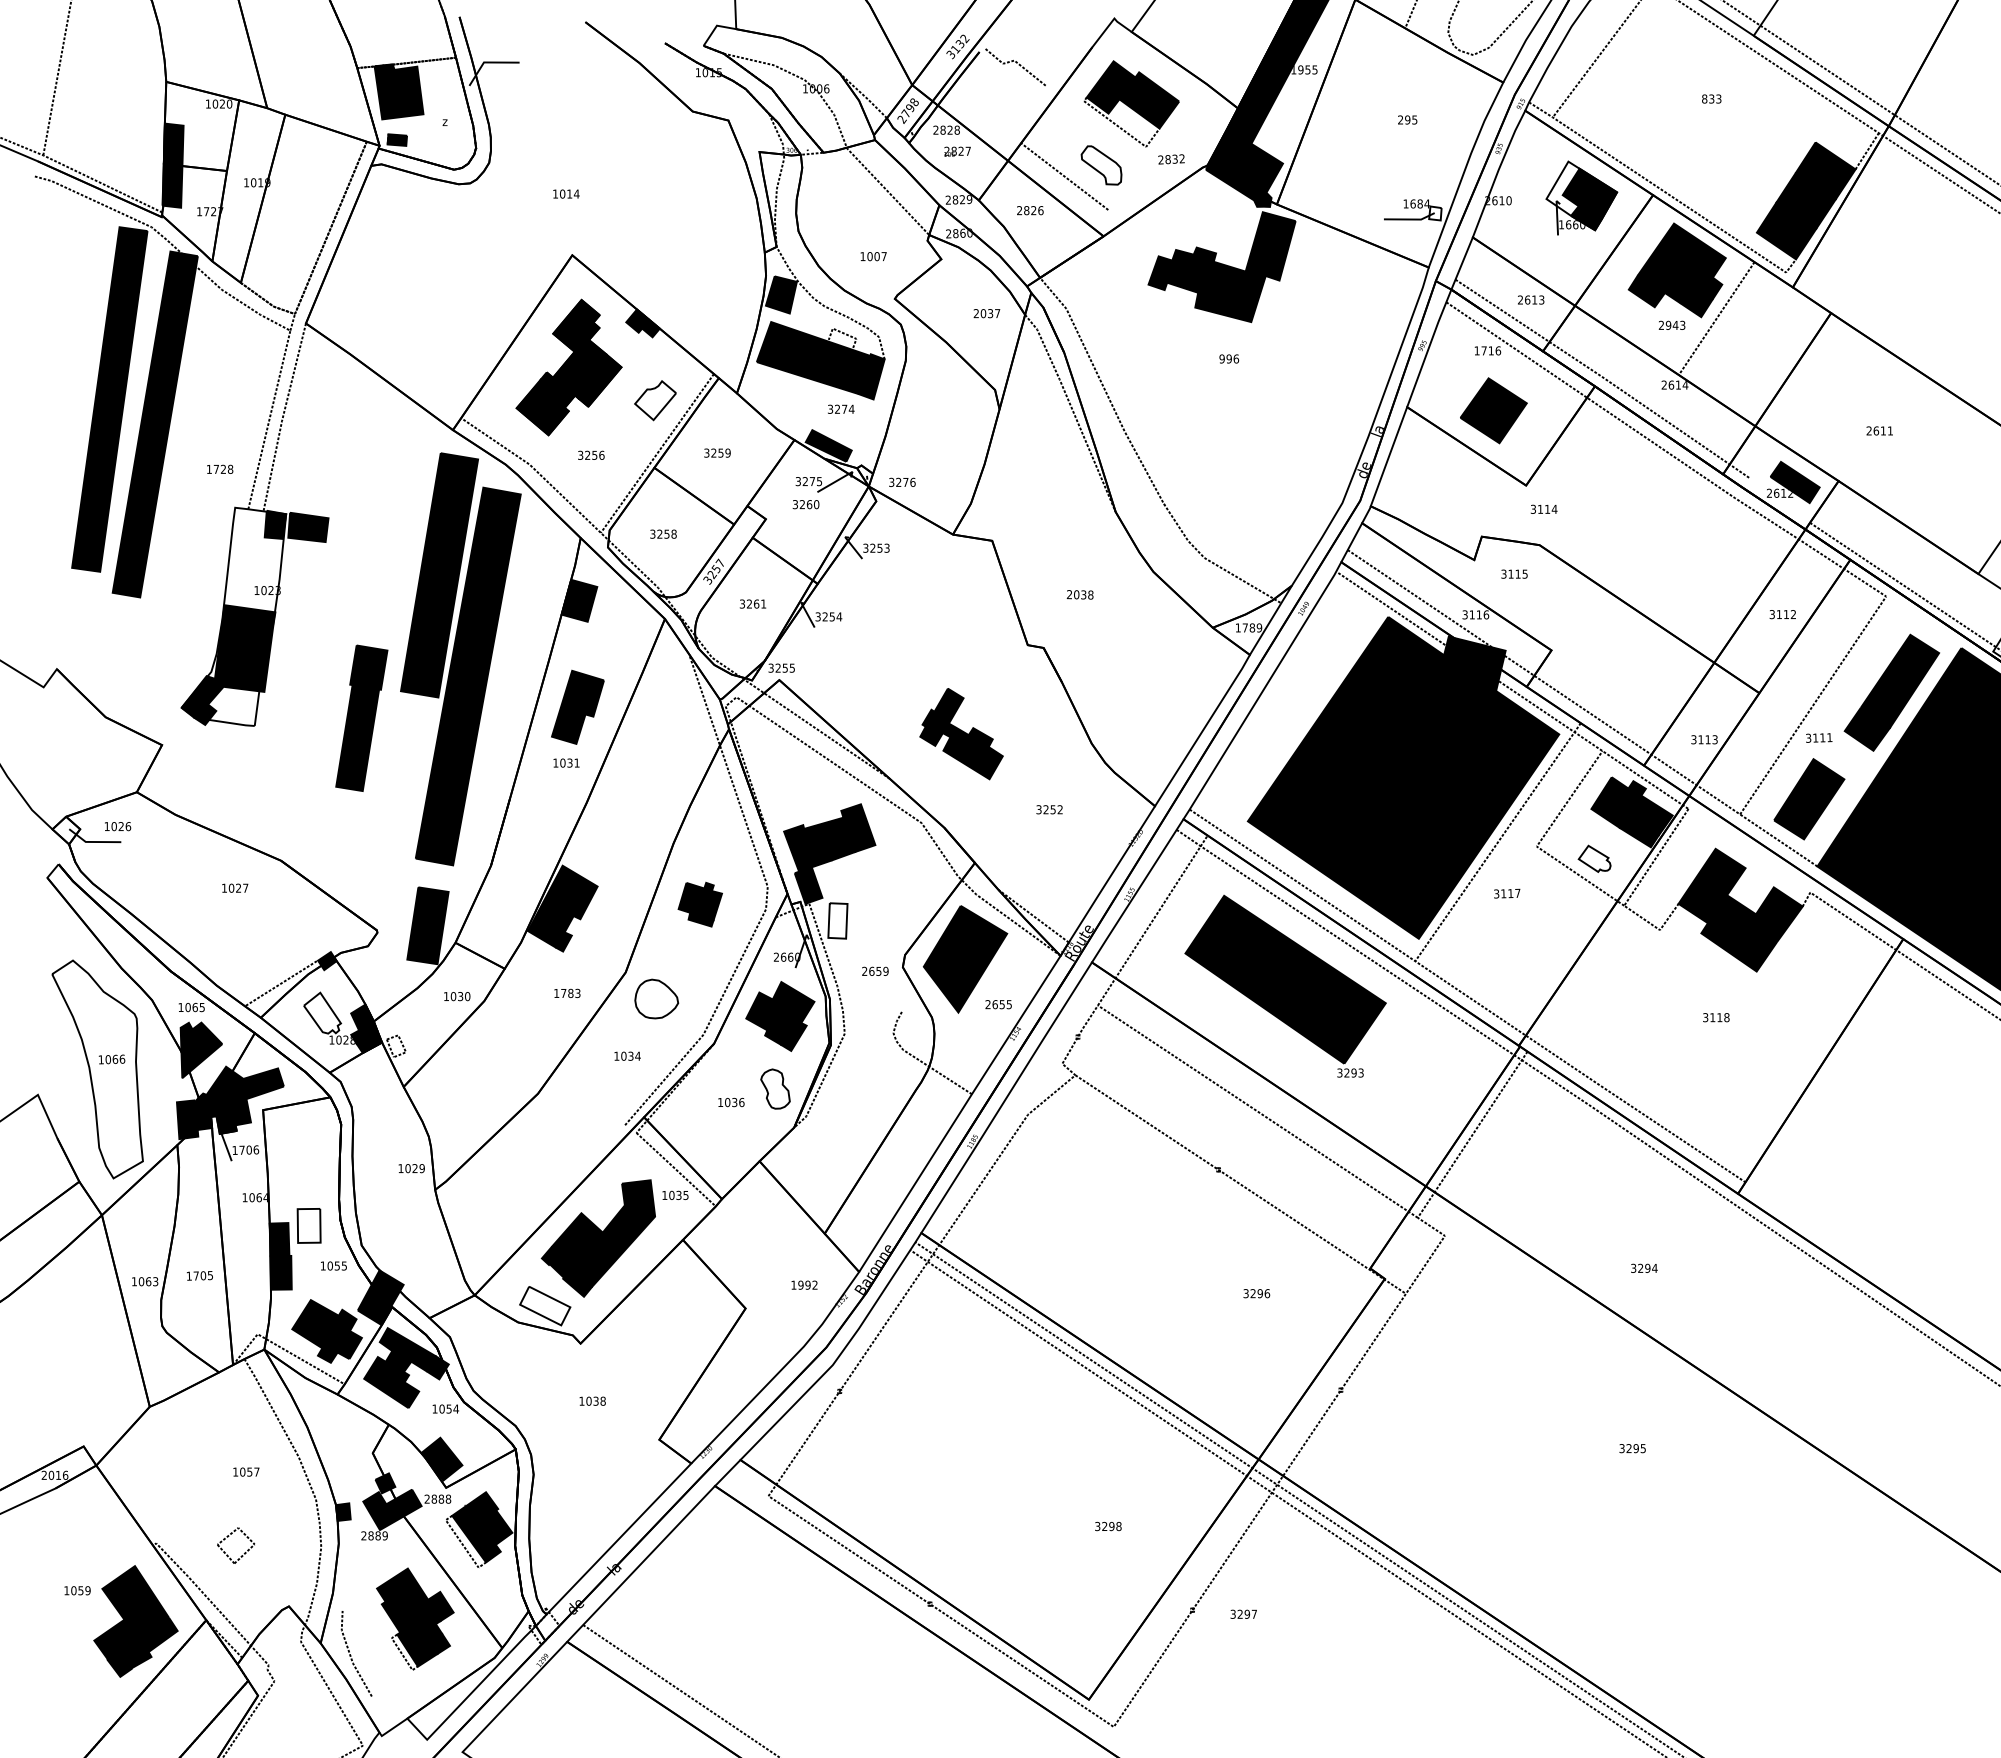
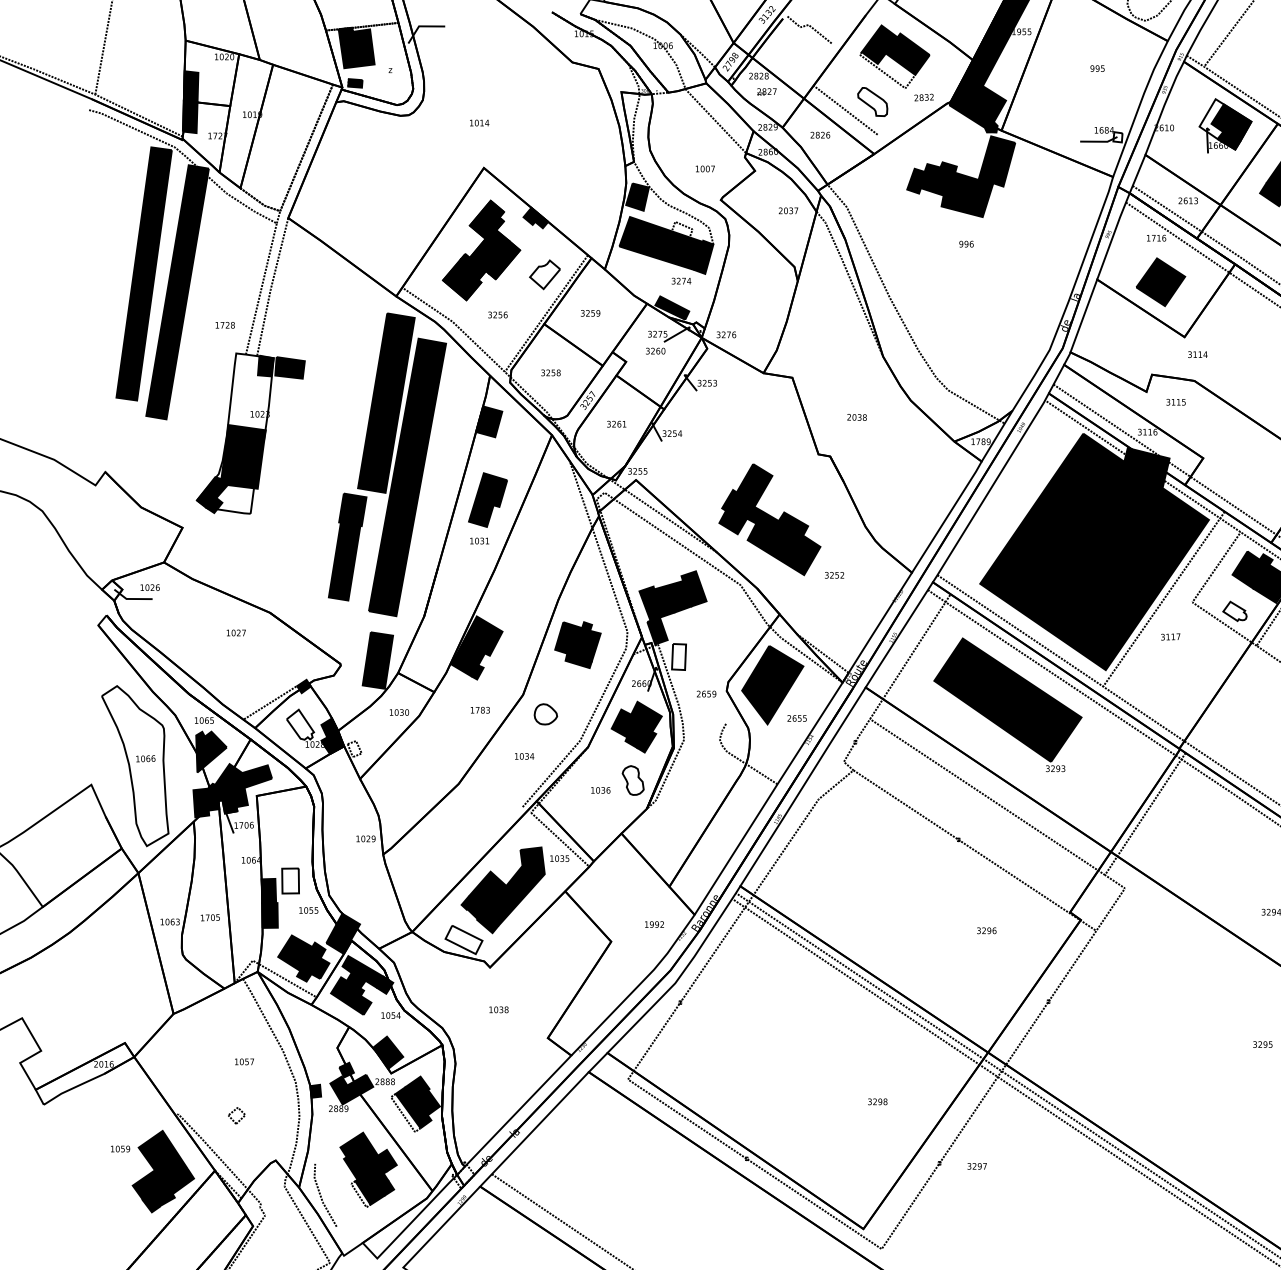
text: (1400, 119) -> (1092, 68), 295 -> 995
part: (361, 717) -> (347, 546), moved
part: (961, 733) -> (769, 519), size x1.67
part: (700, 904) -> (578, 644), size x1.43
part: (656, 998) -> (545, 713), size x0.71
part: (235, 1544) -> (236, 1115), size x0.62

